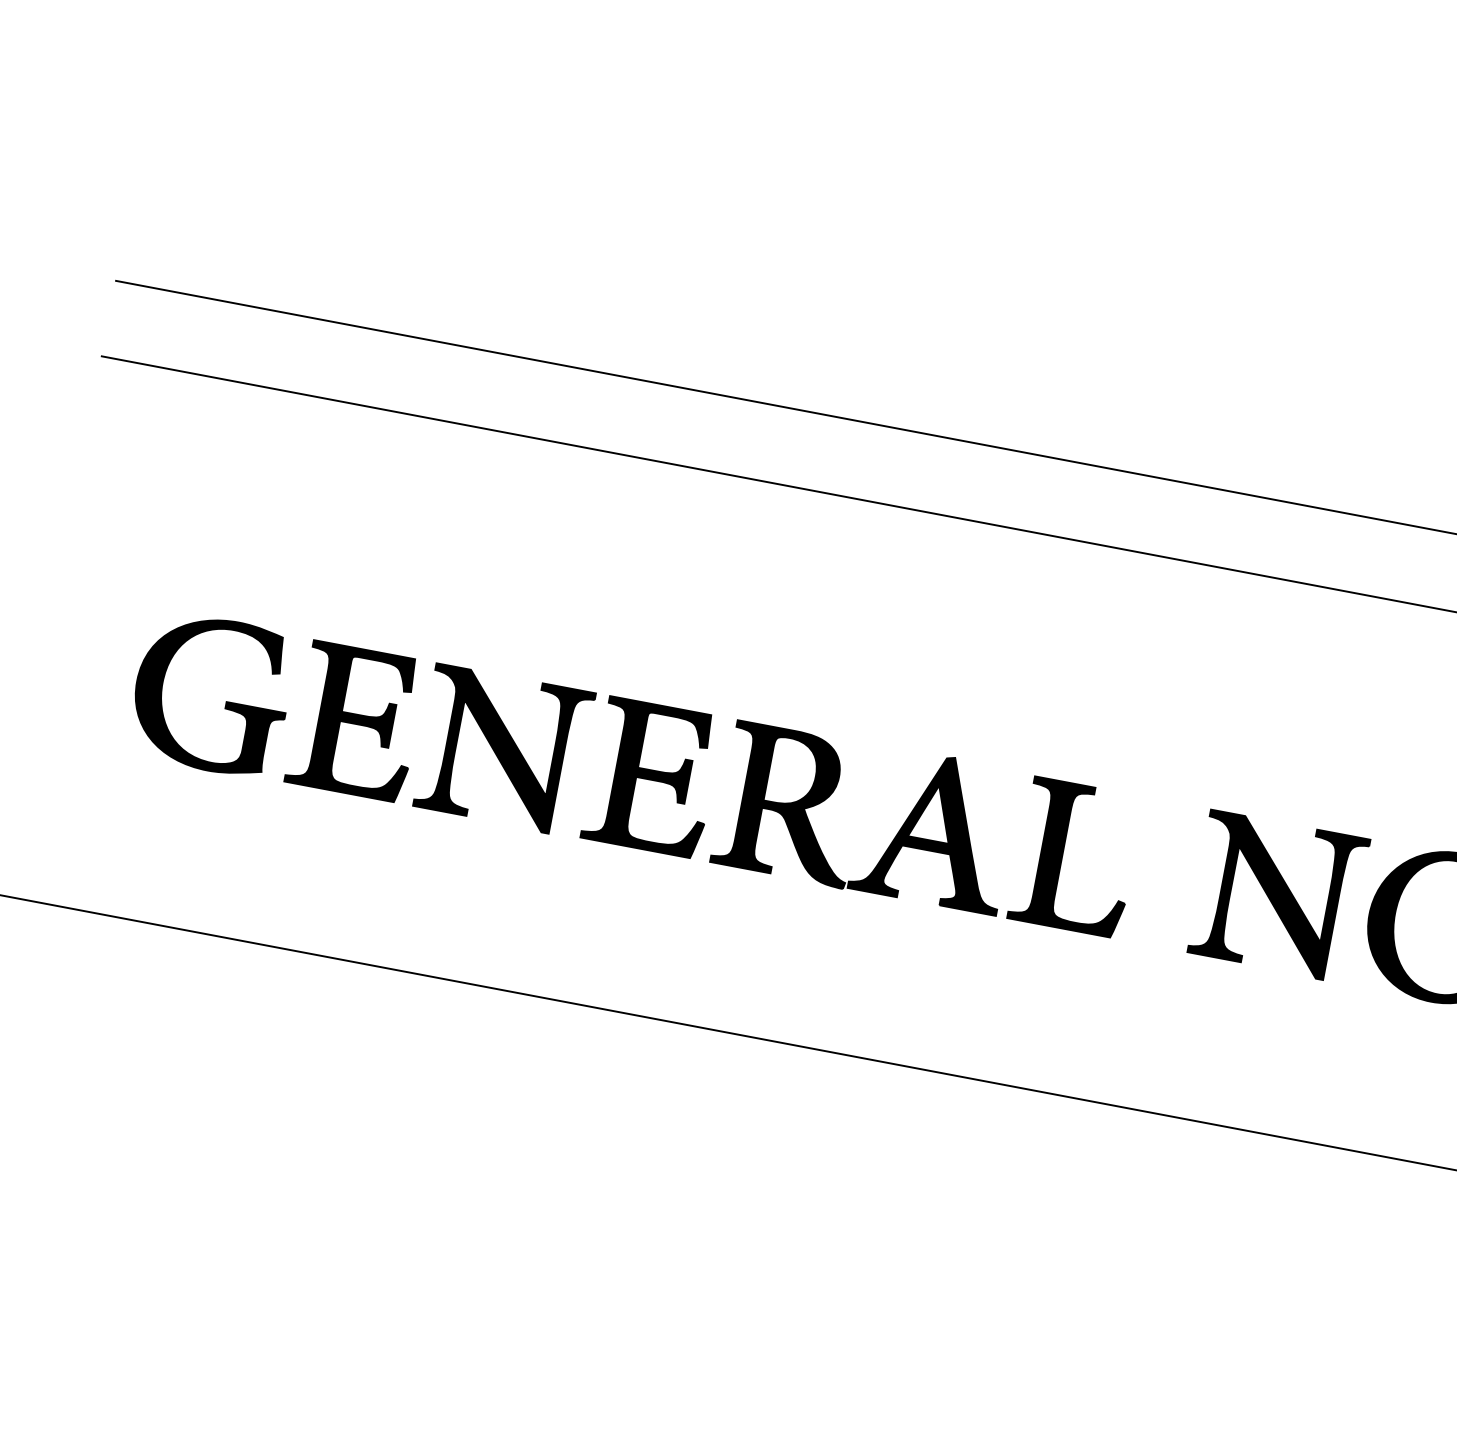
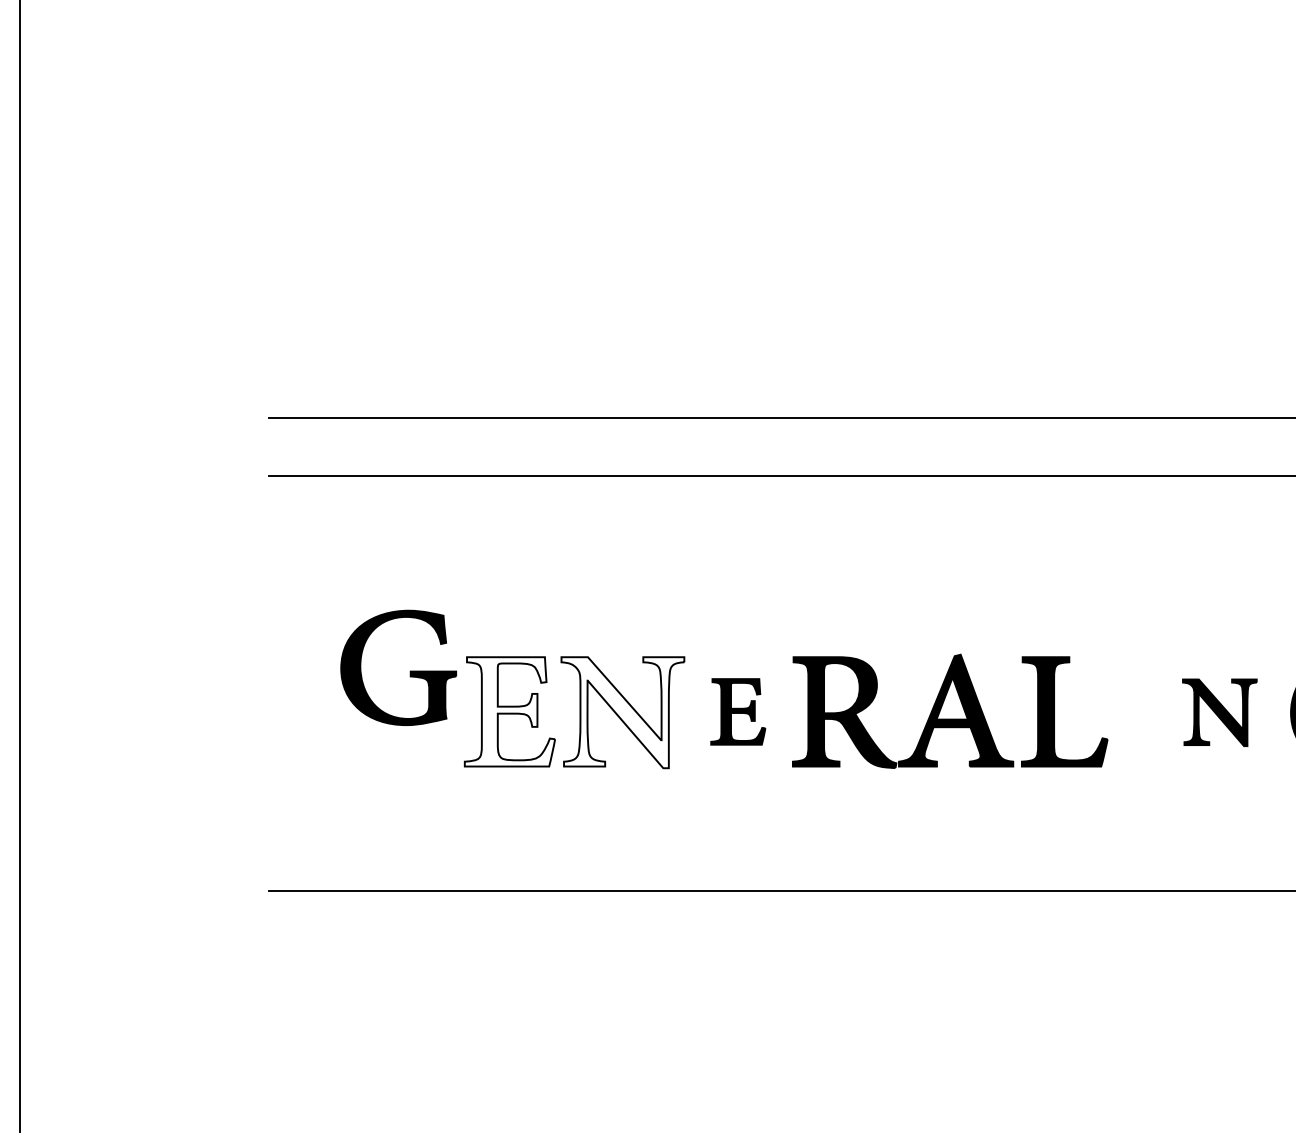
part: (225, 701) -> (409, 671), moved
fill: (355, 721) -> (509, 711), removed
fill: (502, 750) -> (622, 712), removed
part: (652, 777) -> (738, 711), size x0.6
part: (1276, 896) -> (1219, 712), size x0.6

